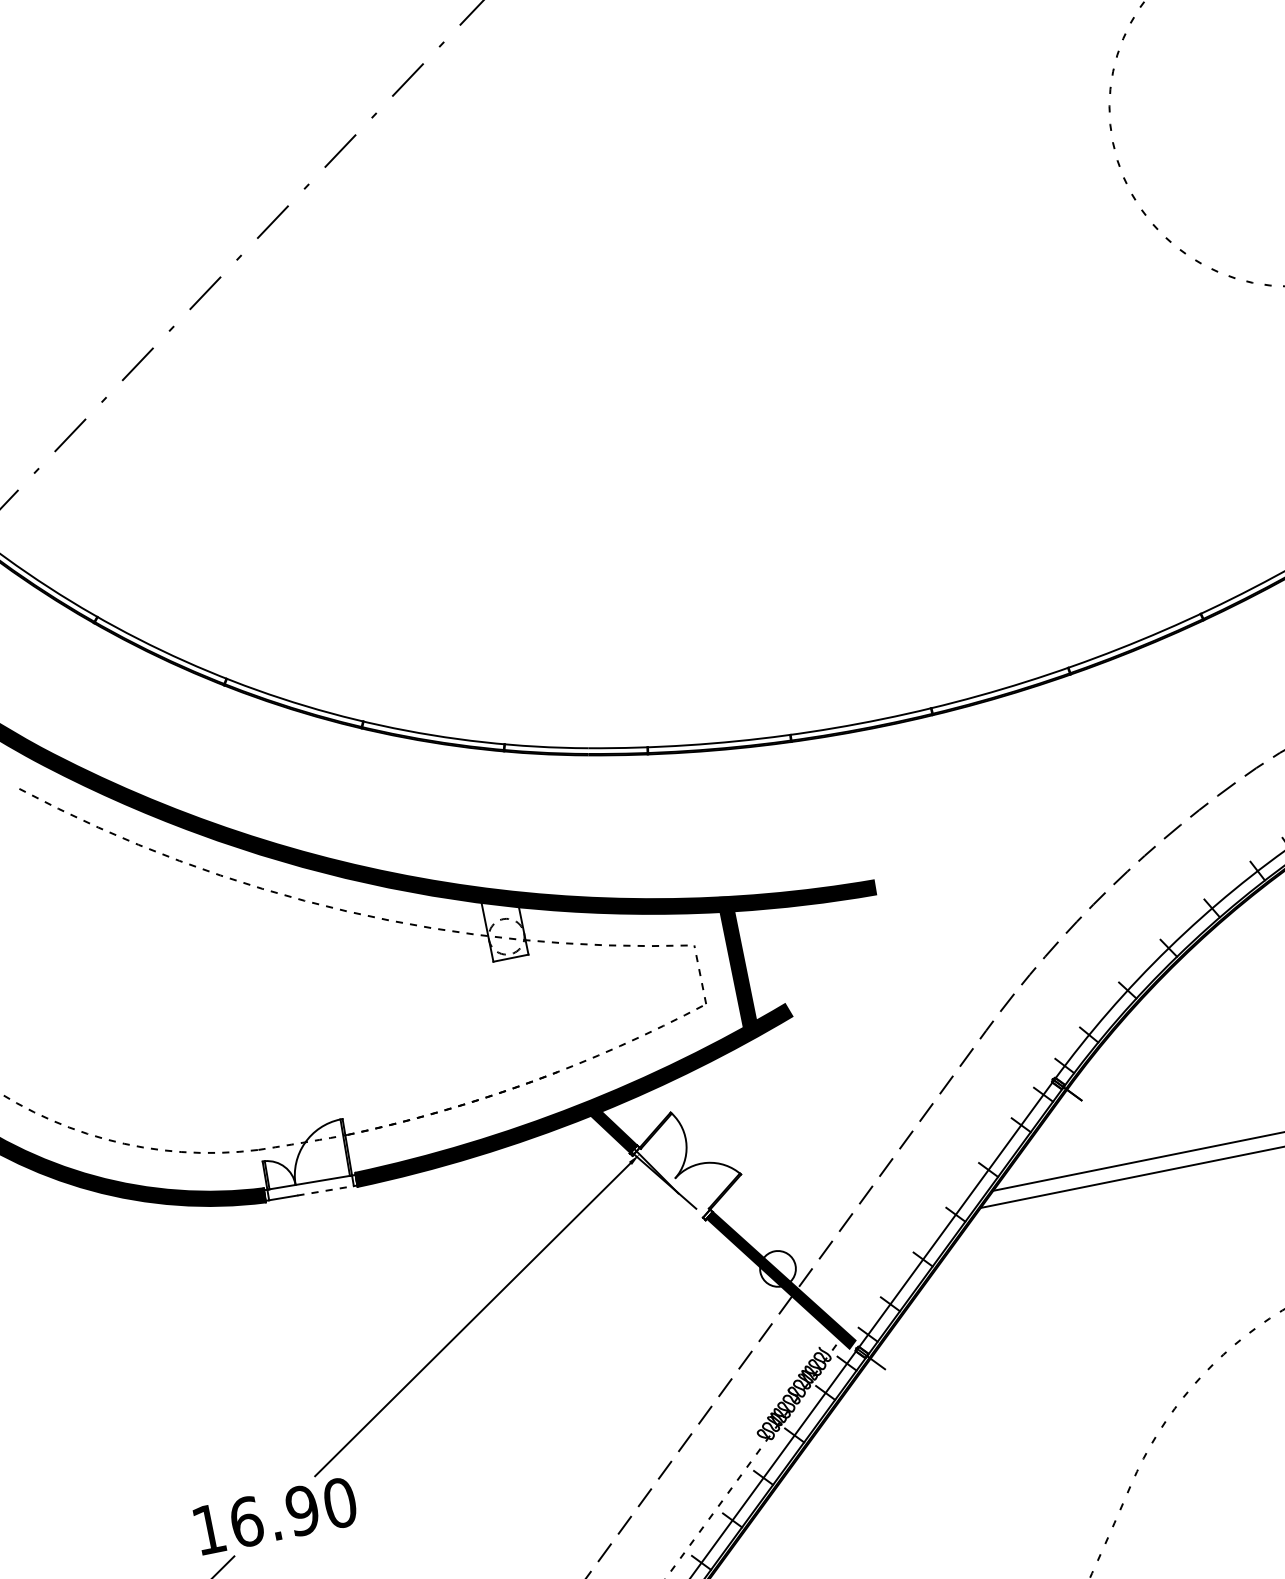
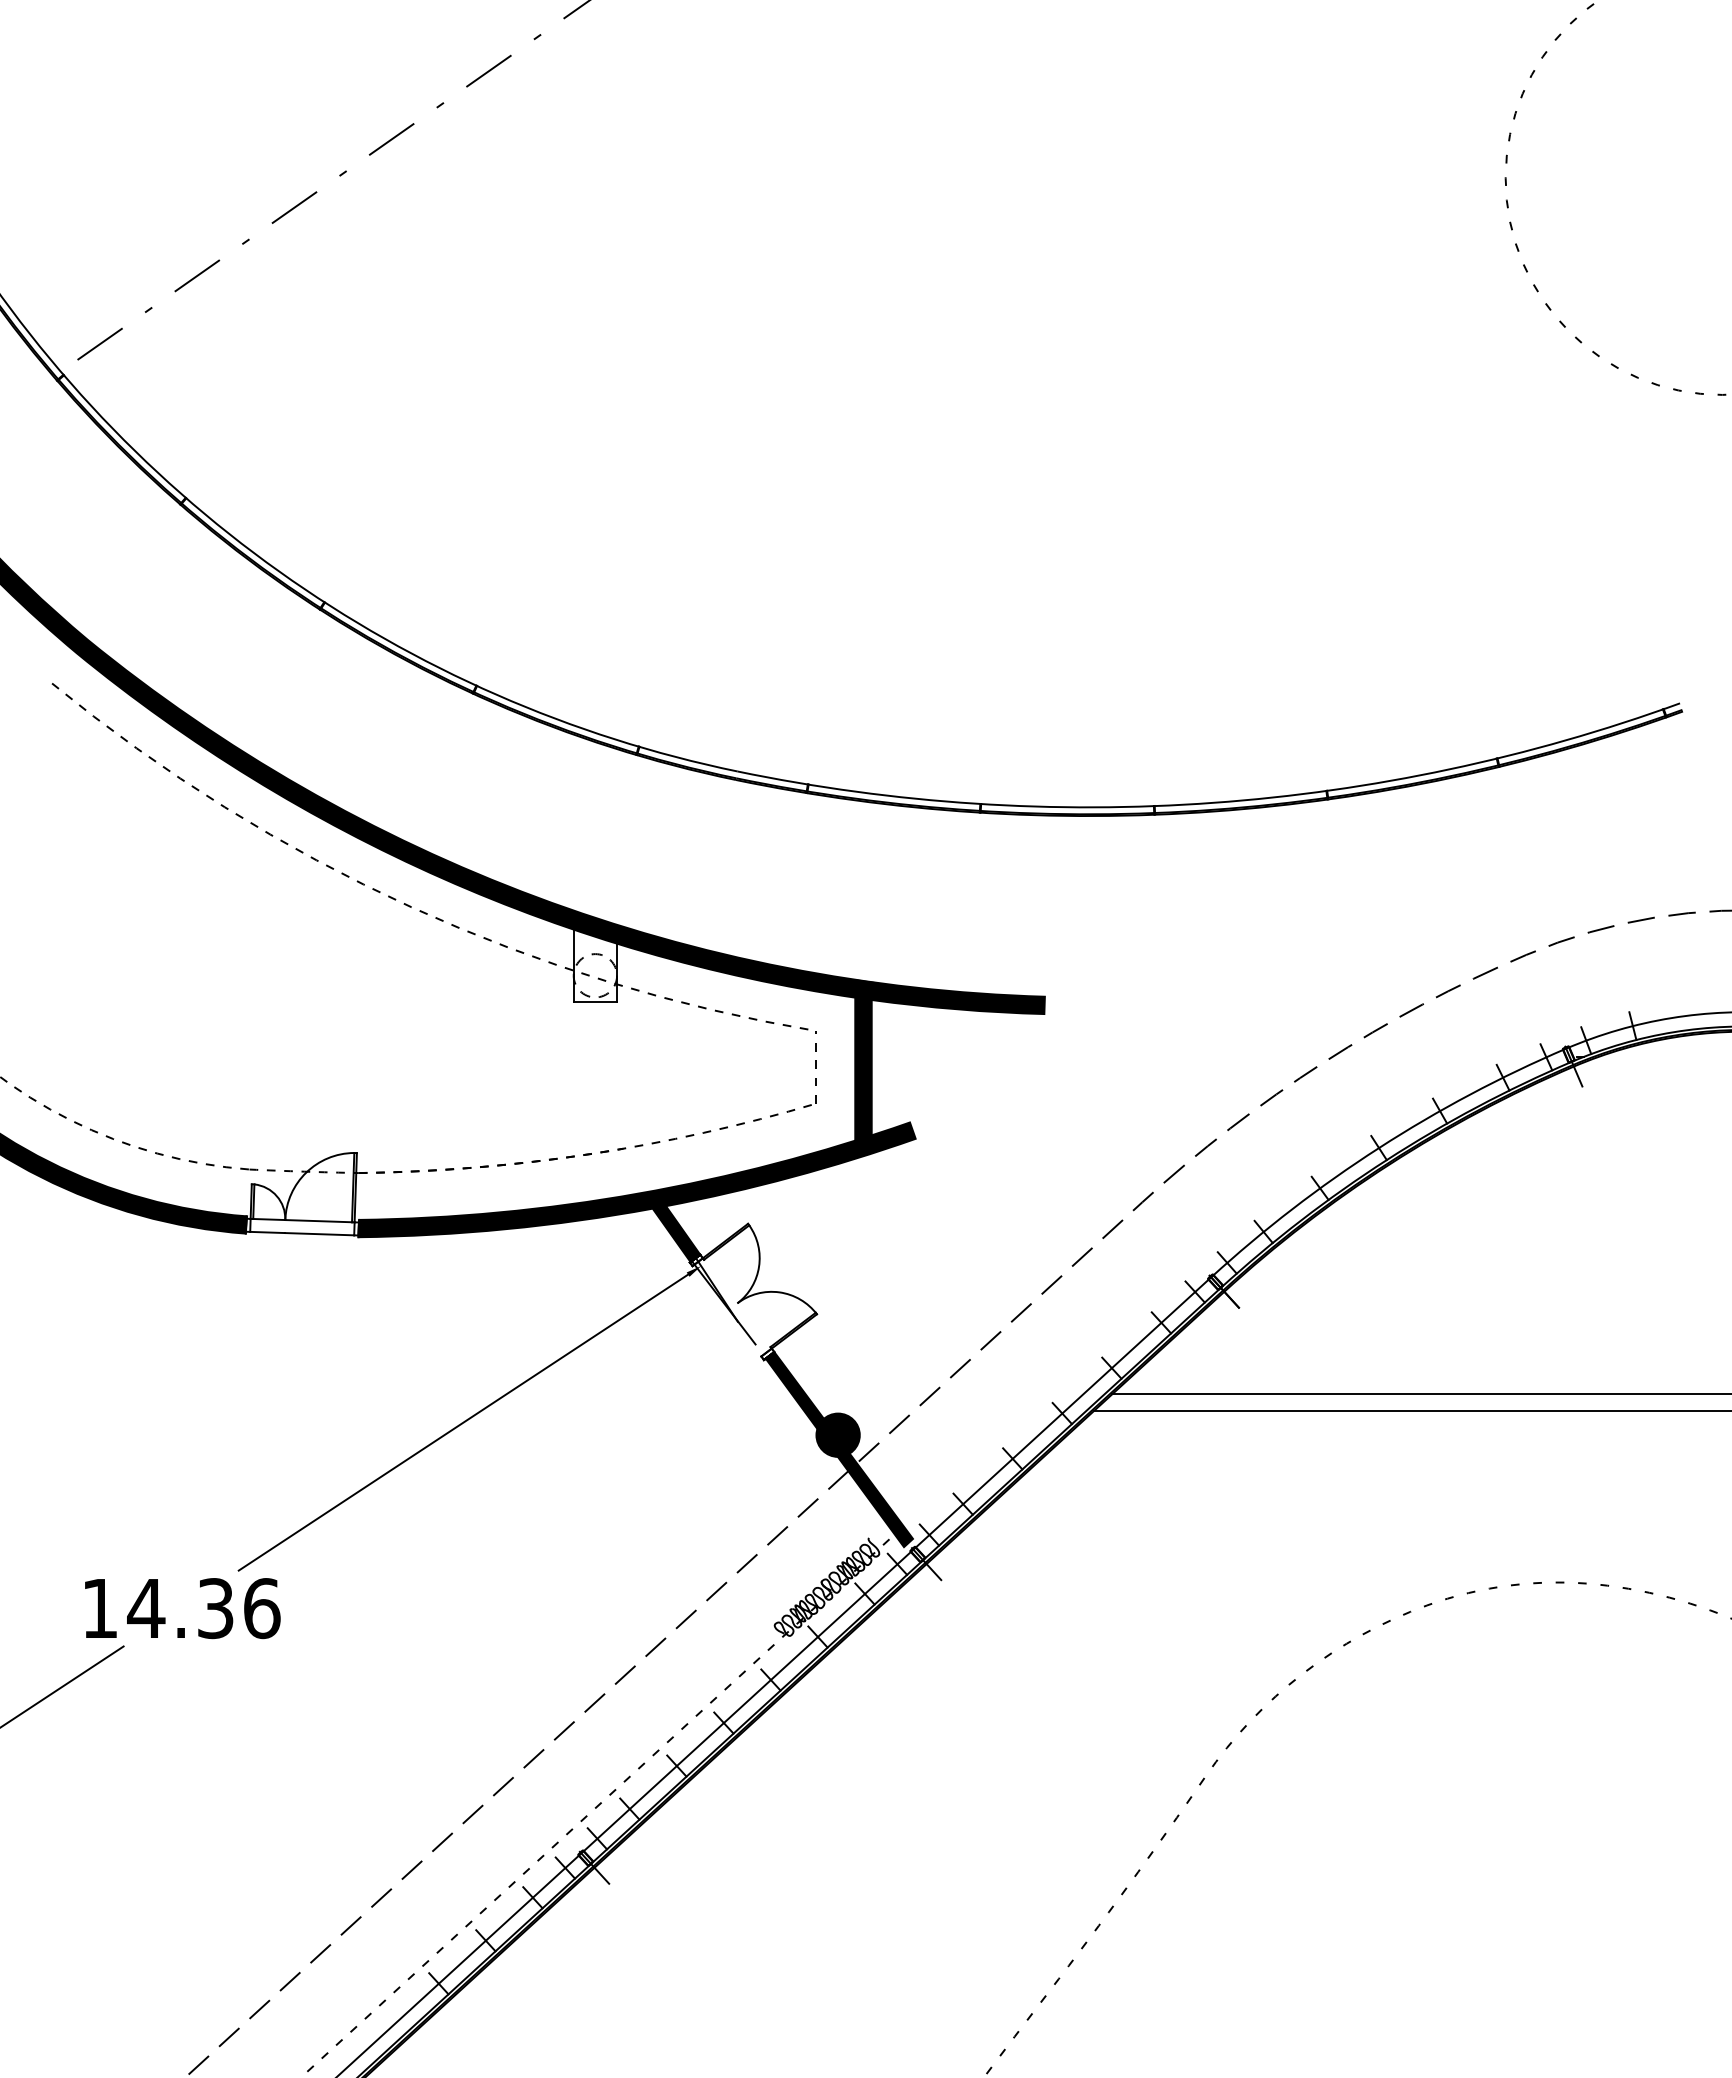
line: (325, 1191) -> (319, 1234), dashed -> solid
fill: (777, 1268) -> (837, 1434), added
text: (292, 1512) -> (203, 1608), 16.90 -> 14.36

